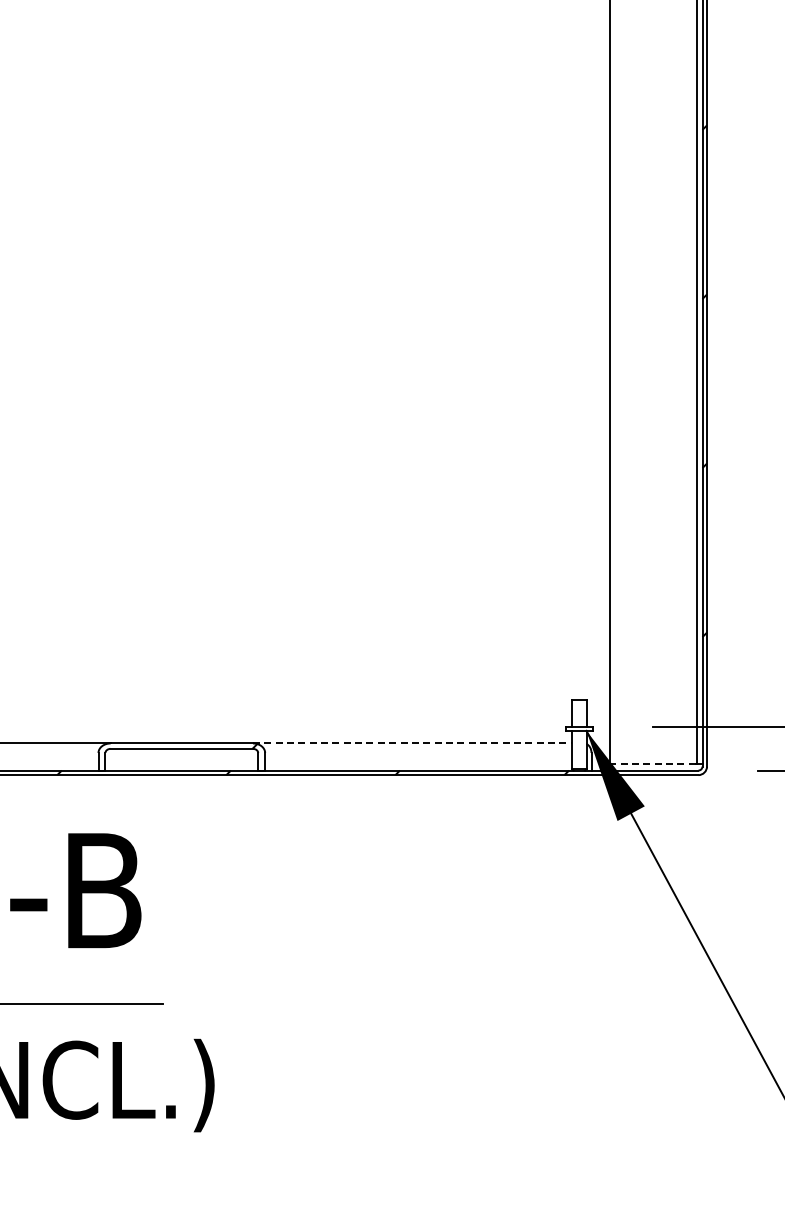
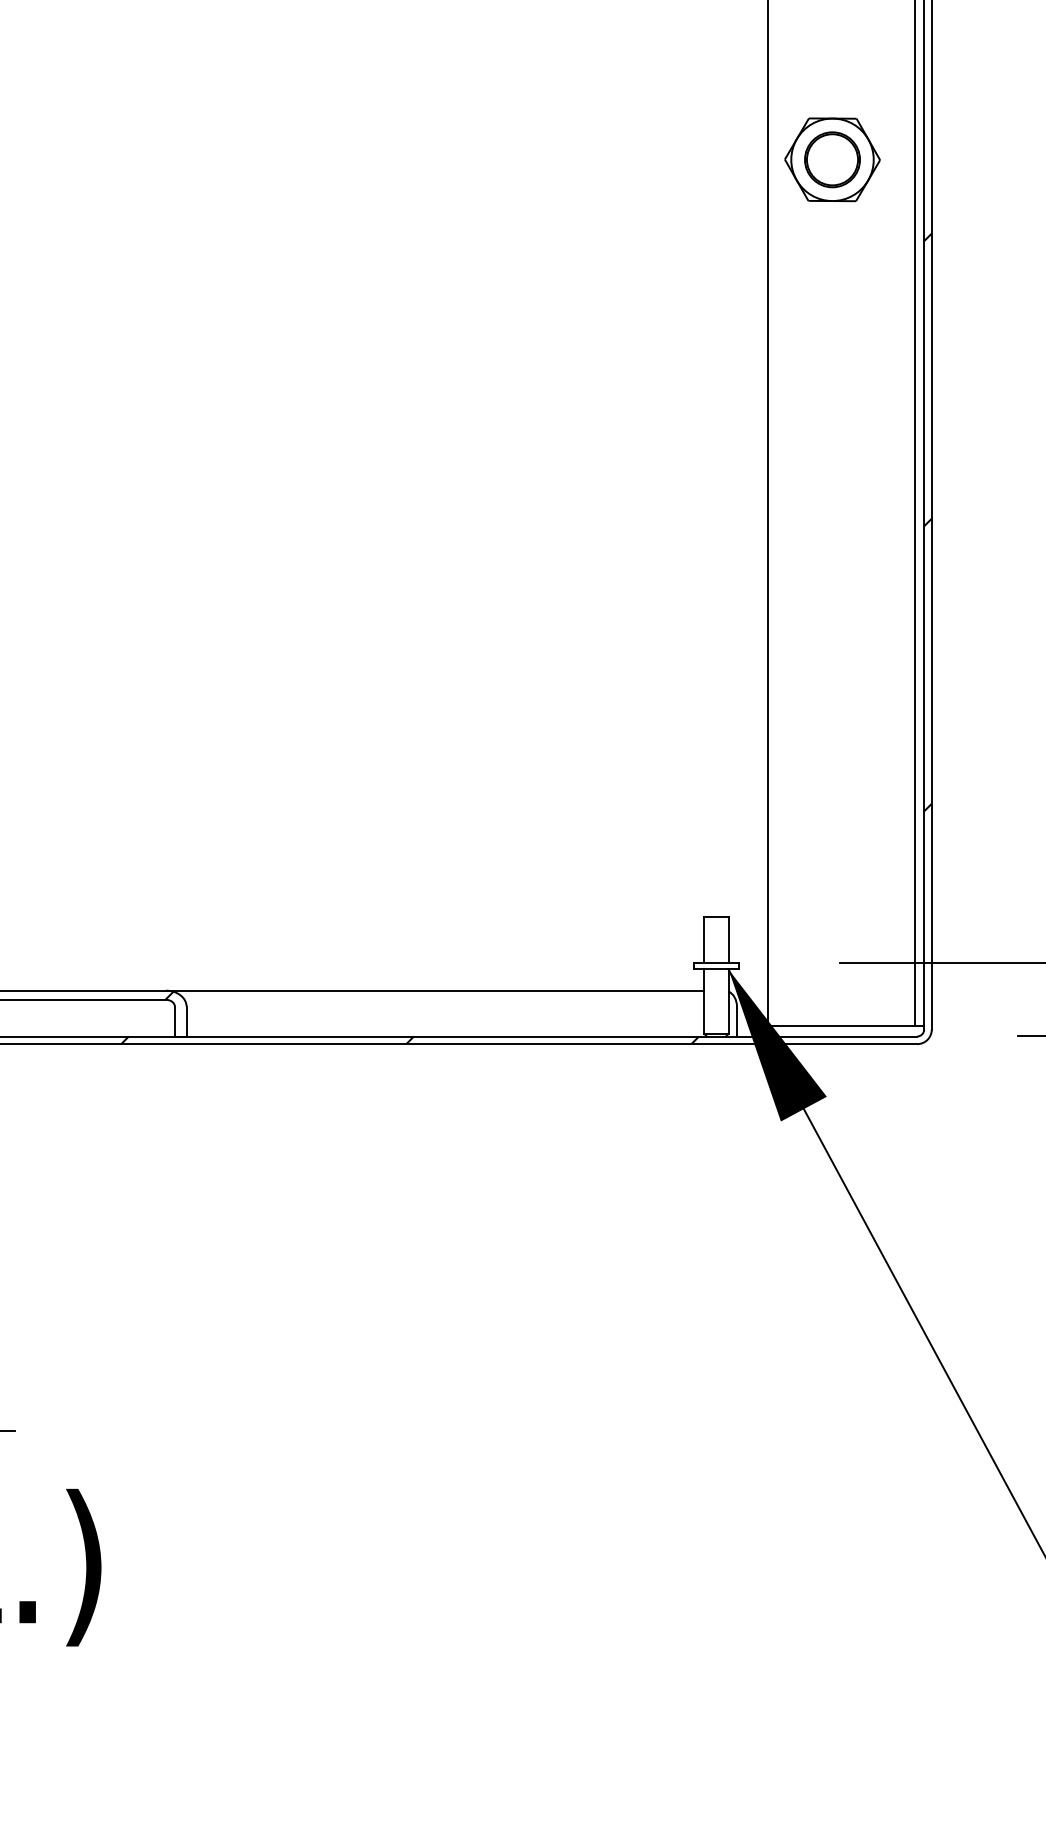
part: (647, 250) -> (831, 159), added
line: (412, 743) -> (435, 990), dashed -> solid
line: (652, 764) -> (839, 1026), dashed -> solid

